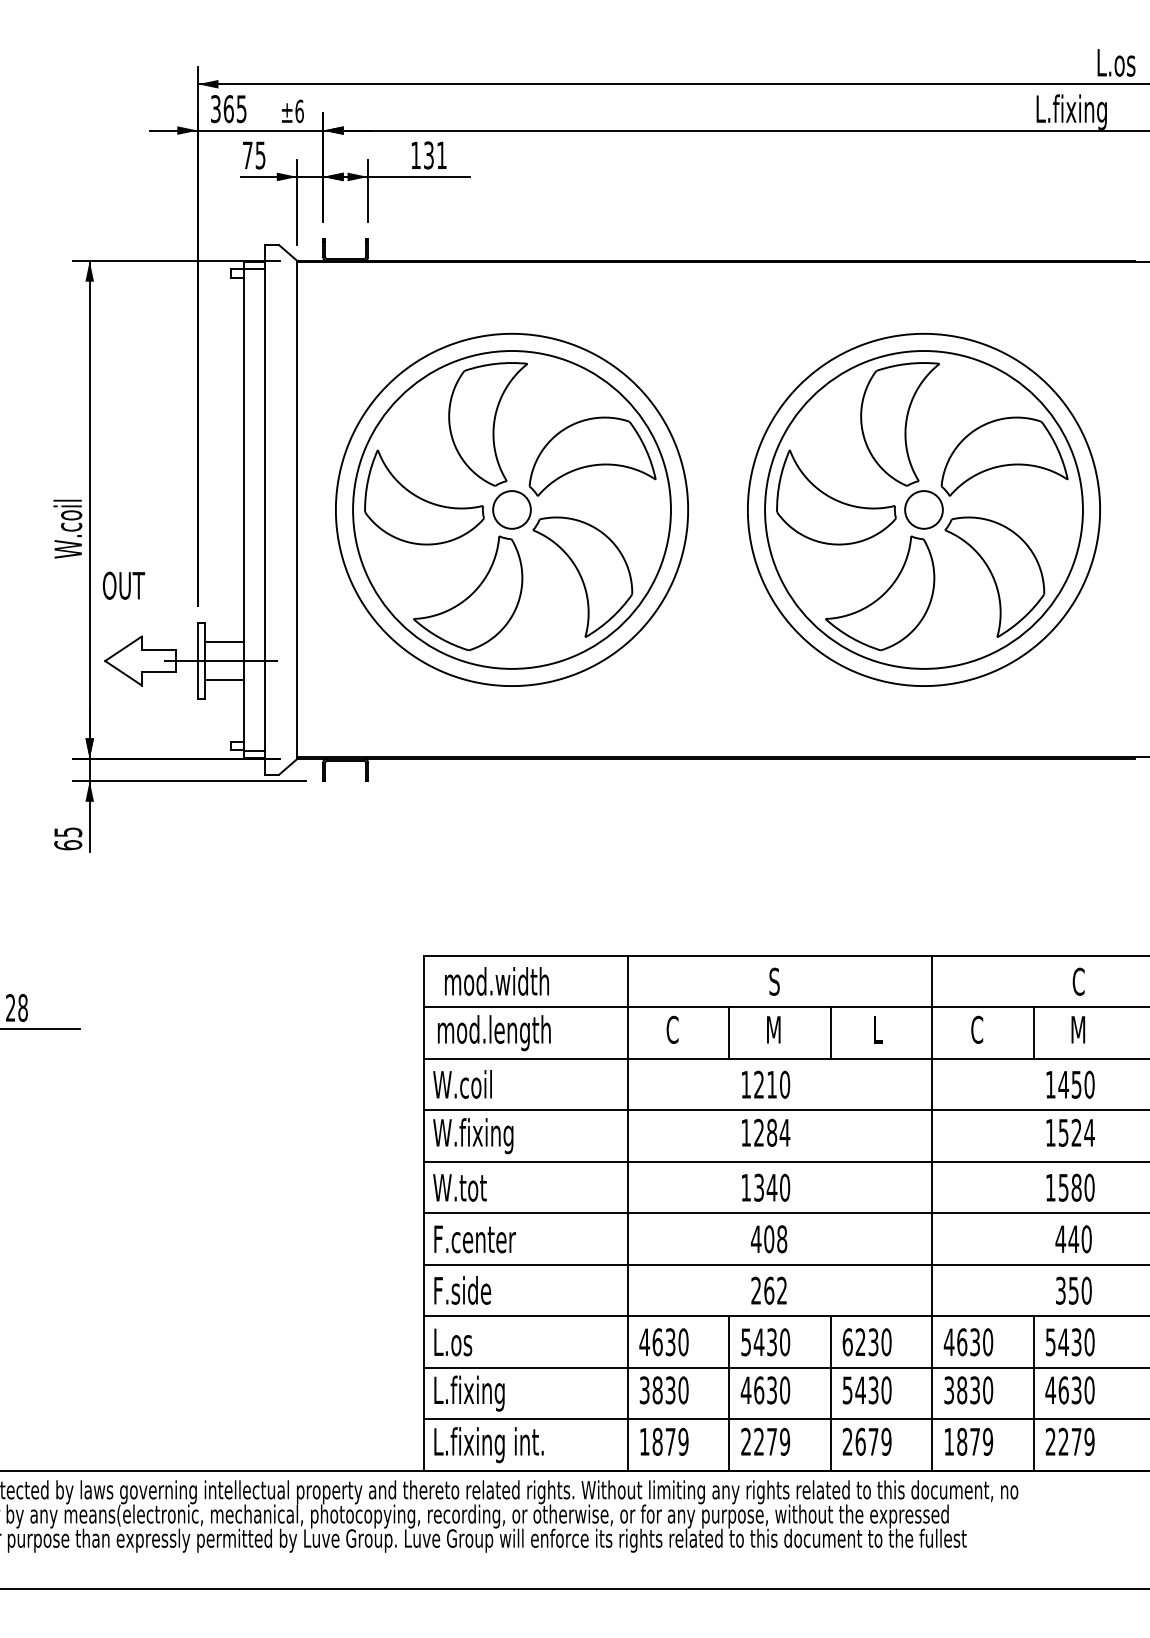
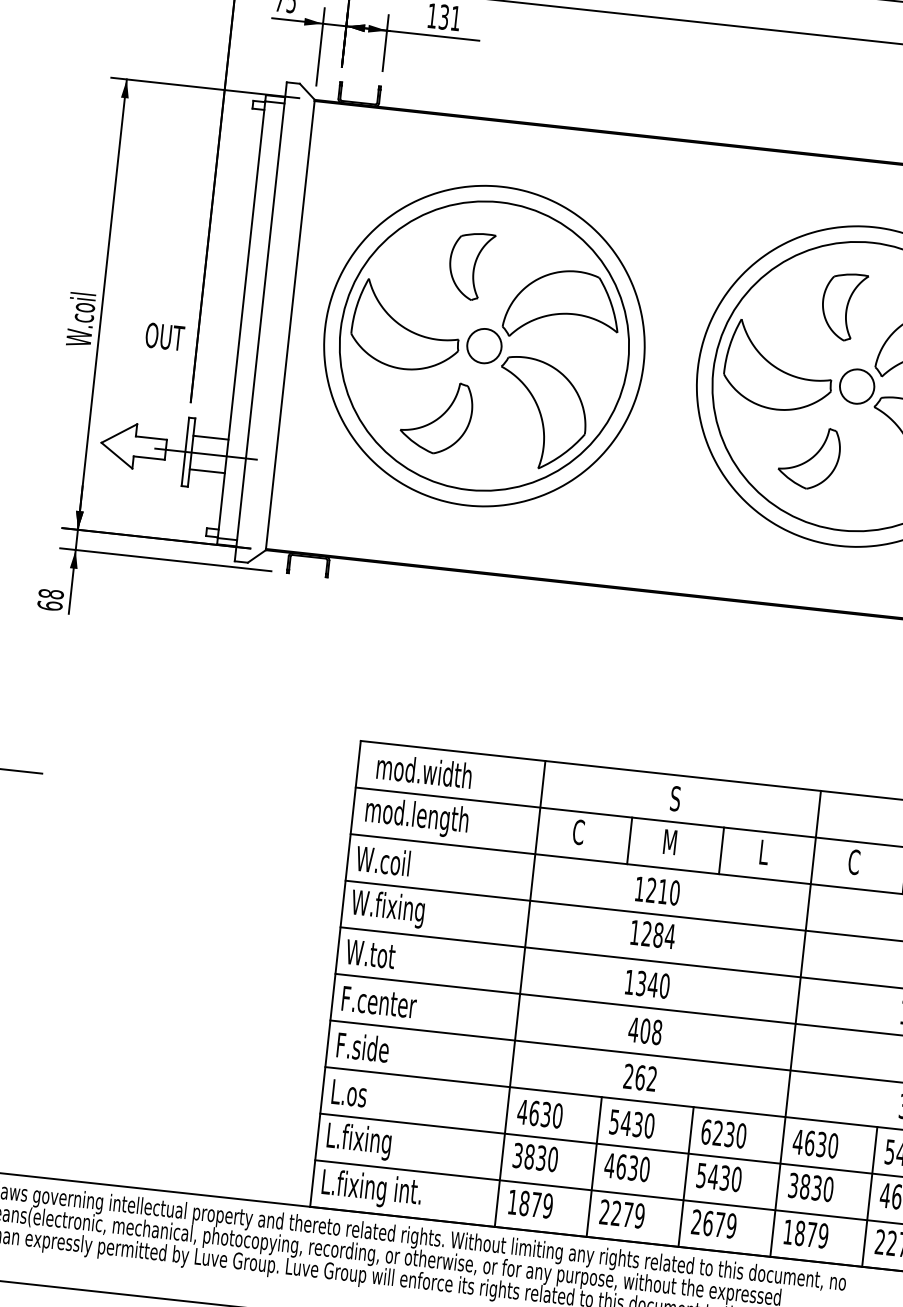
part: (487, 424) -> (470, 266), size x0.6
part: (899, 424) -> (843, 306), size x0.6
text: (123, 585) -> (164, 336), moved
part: (468, 593) -> (436, 417), size x0.7
part: (880, 593) -> (809, 457), size x0.6
text: (68, 832) -> (51, 594), 65 -> 68

